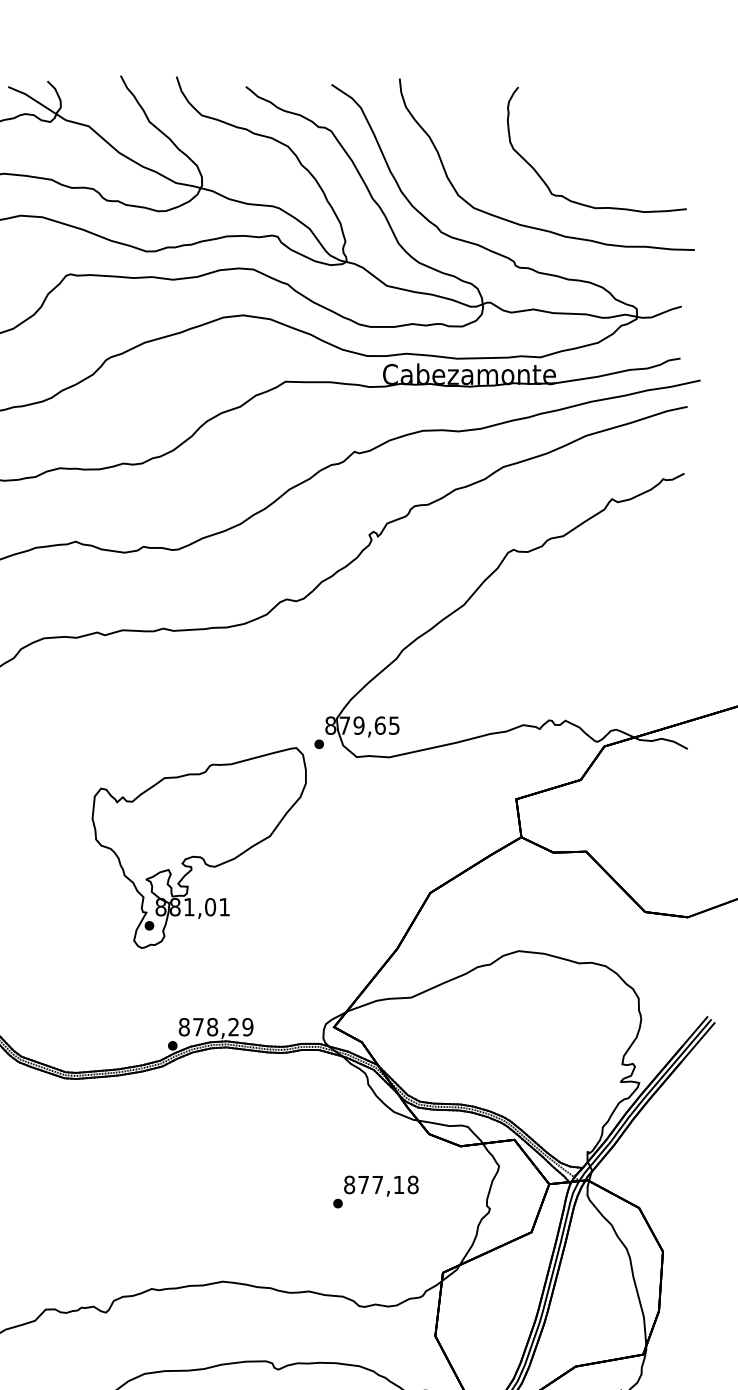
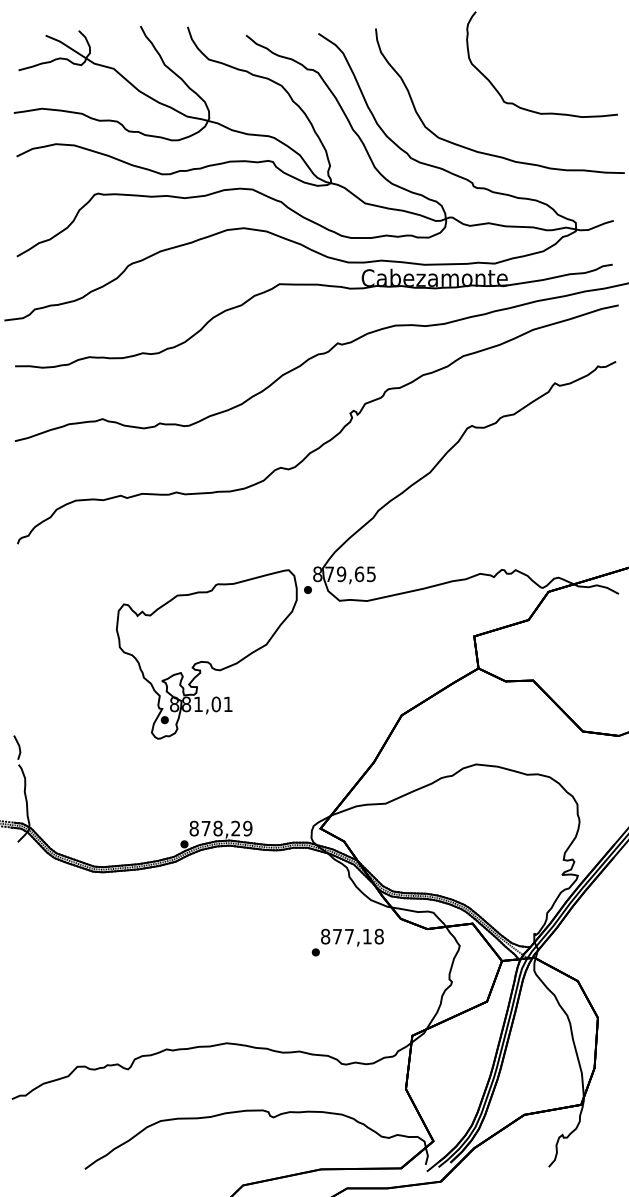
curve: (578, 201) -> (526, 108), moved
part: (198, 848) -> (206, 654), moved
text: (375, 1191) -> (347, 942), moved

